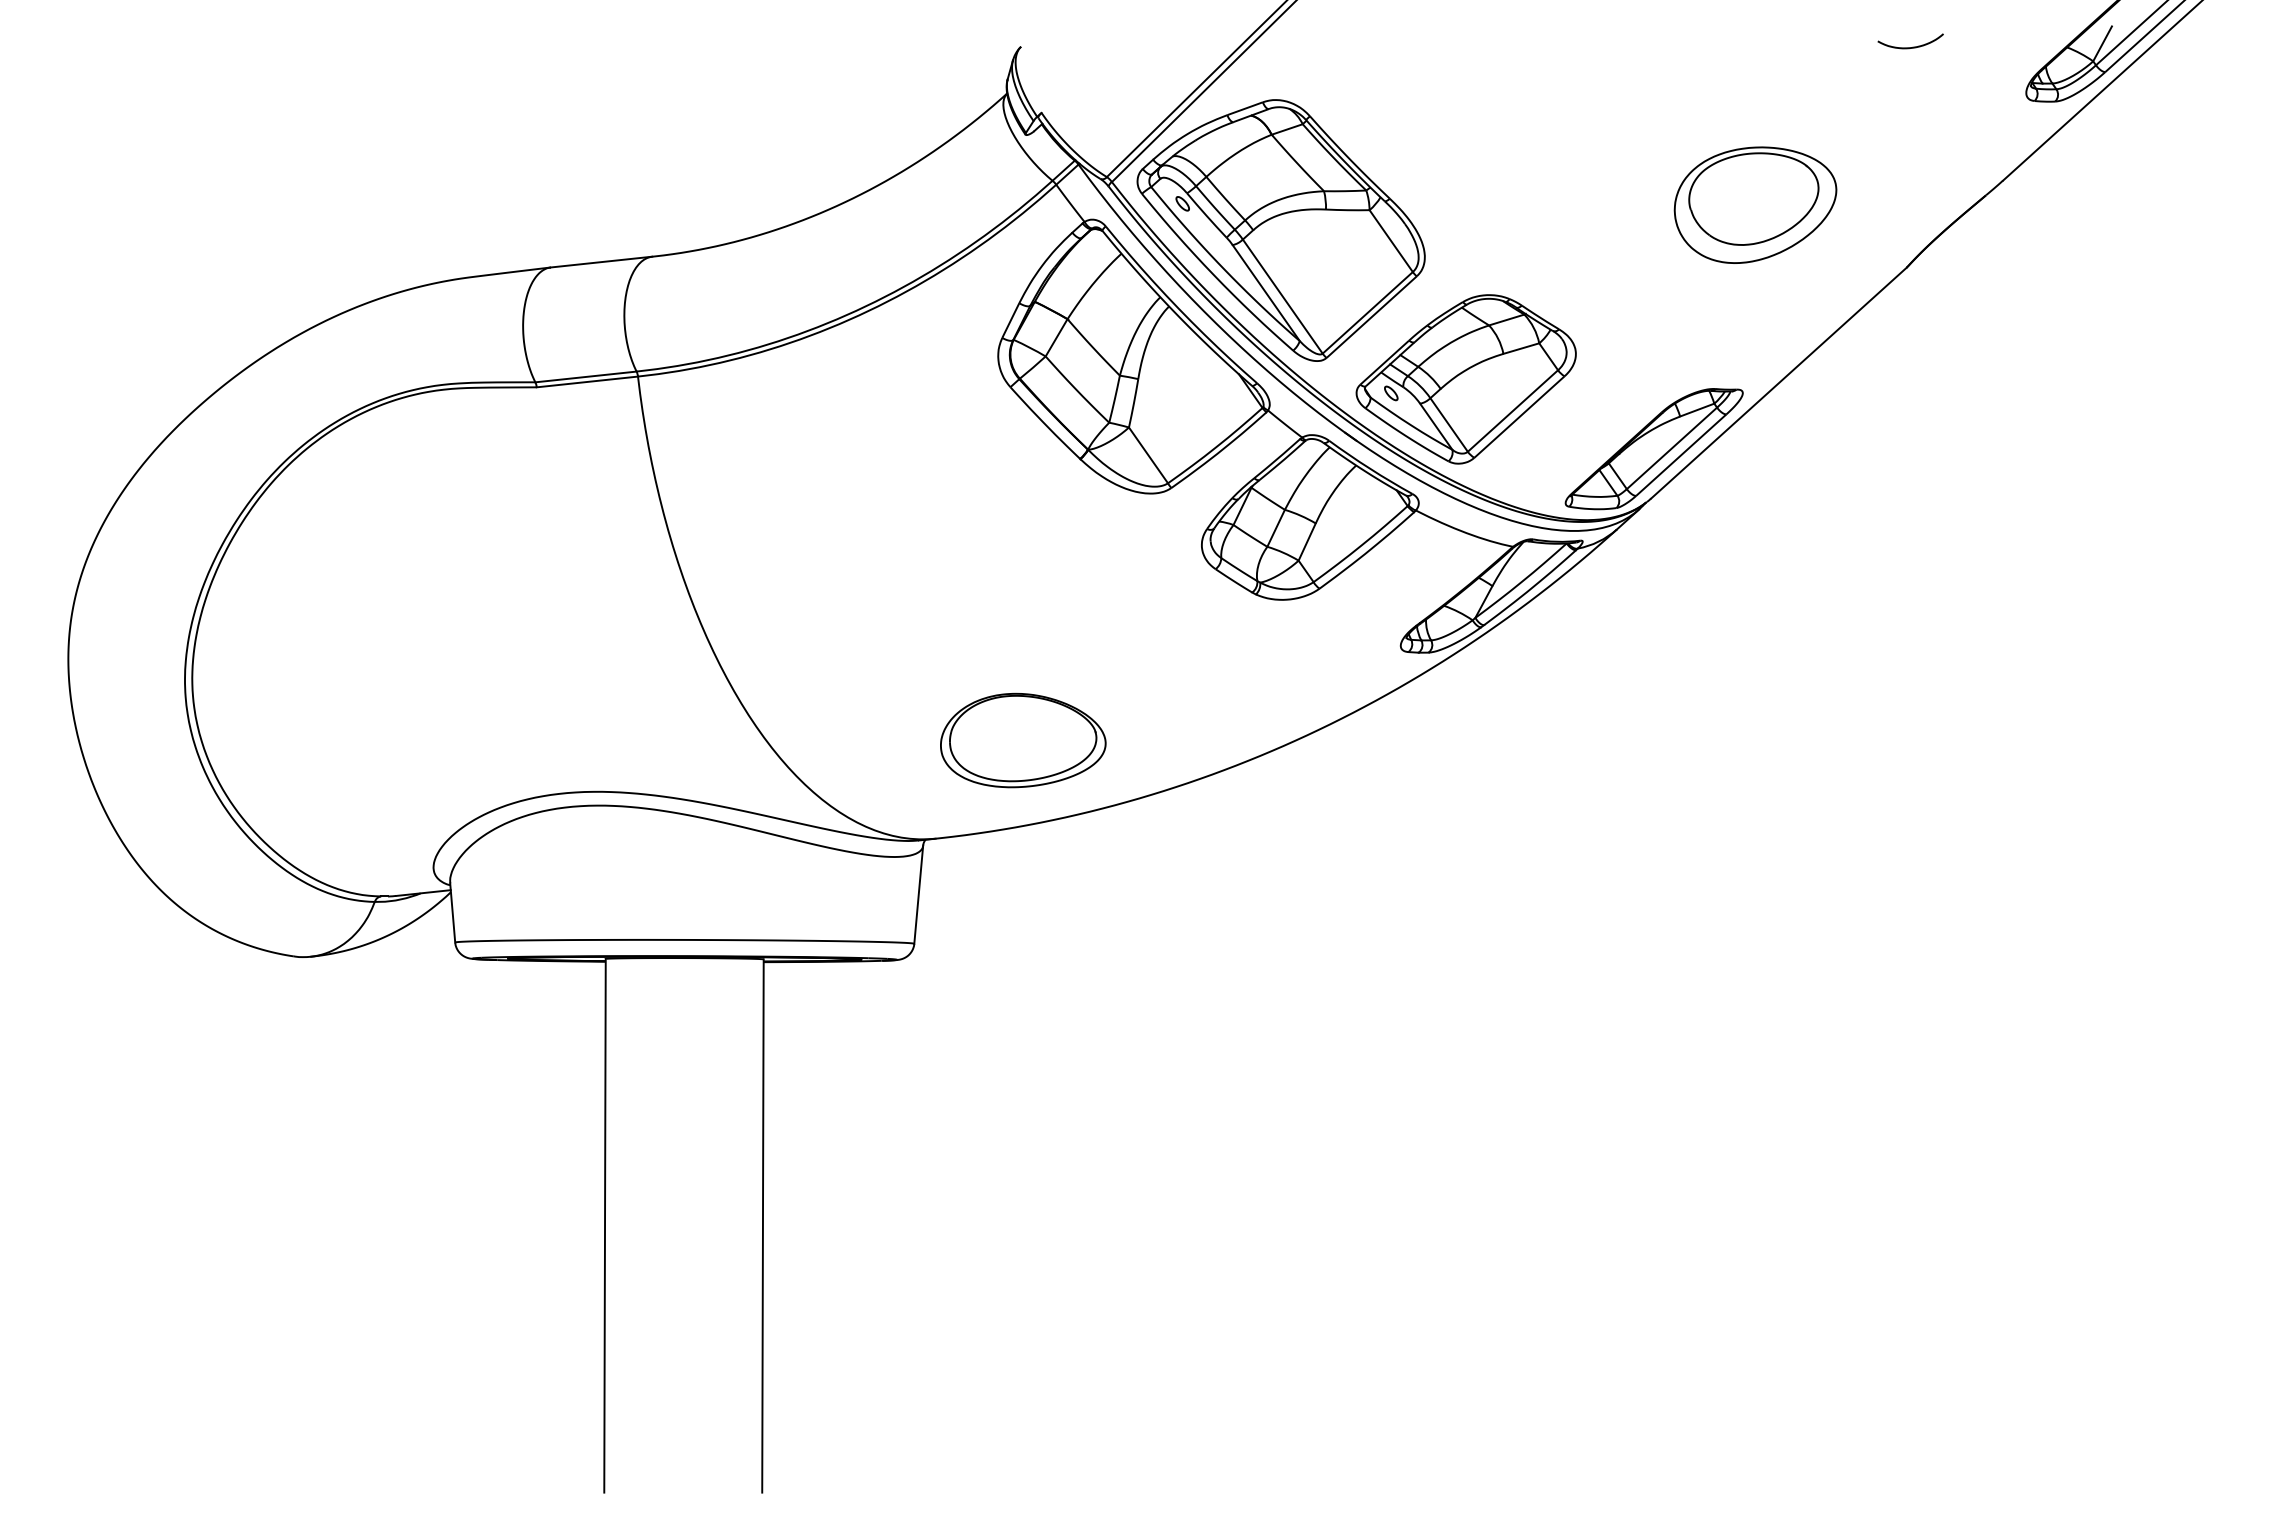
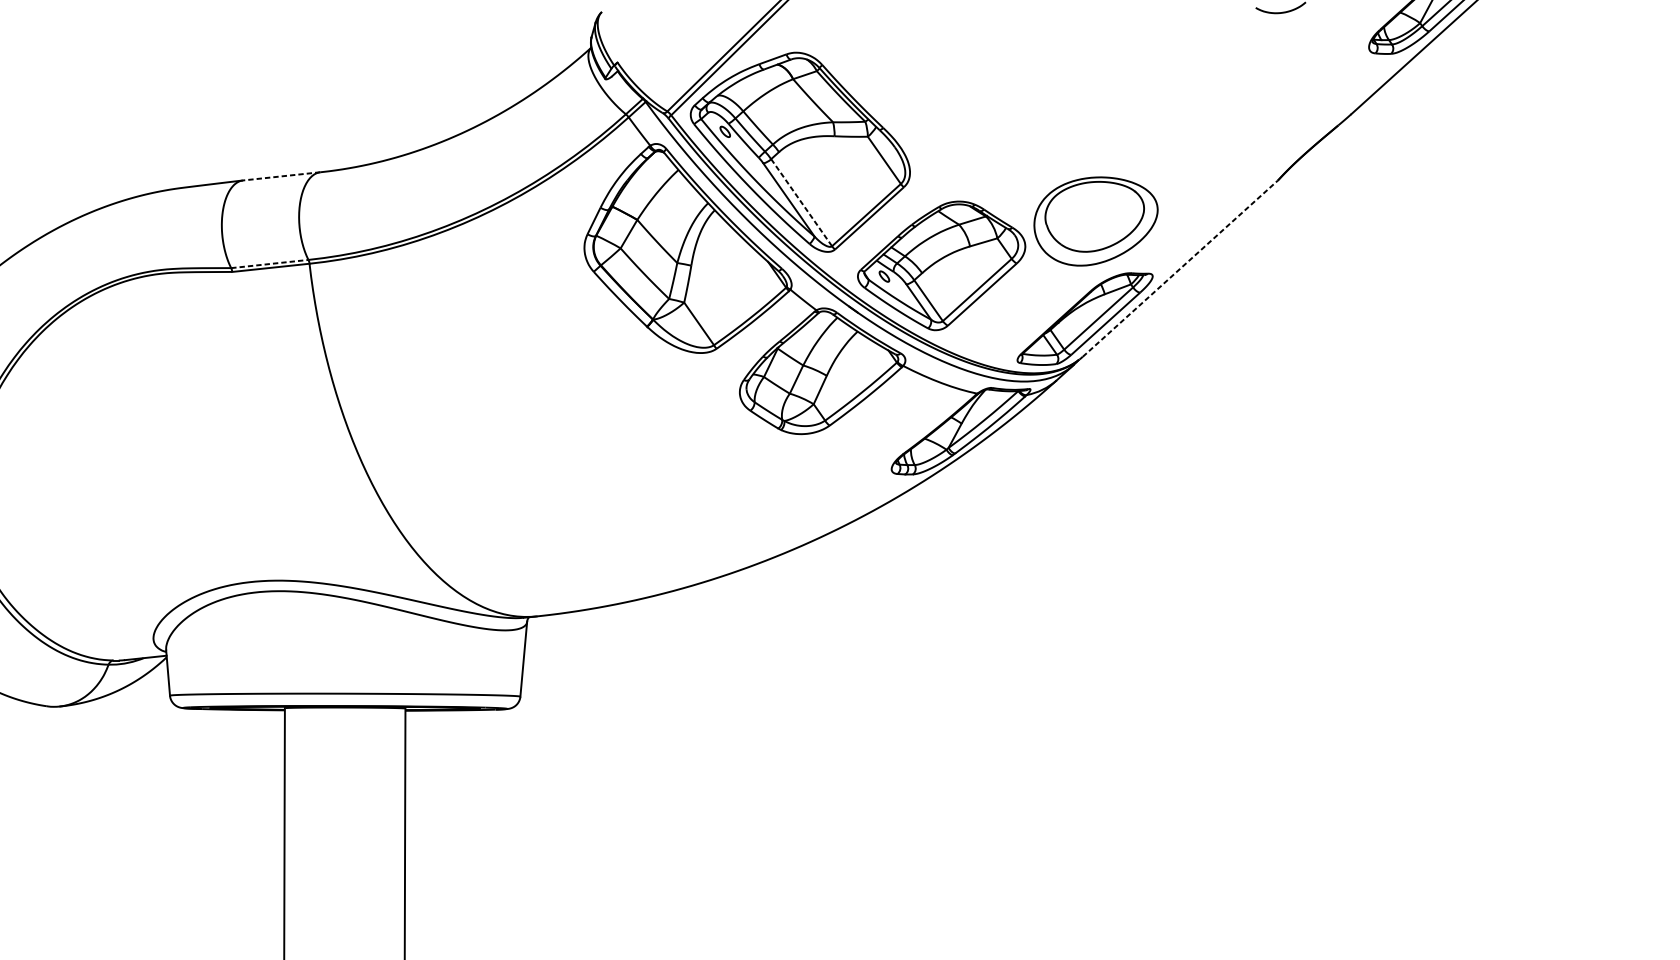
part: (1755, 204) -> (1096, 220), moved
line: (601, 262) -> (281, 176), solid -> dashed
line: (1282, 296) -> (801, 202), solid -> dashed
line: (585, 376) -> (269, 263), solid -> dashed
line: (1779, 382) -> (1180, 268), solid -> dashed
part: (1023, 740) -> (603, 541), removed

